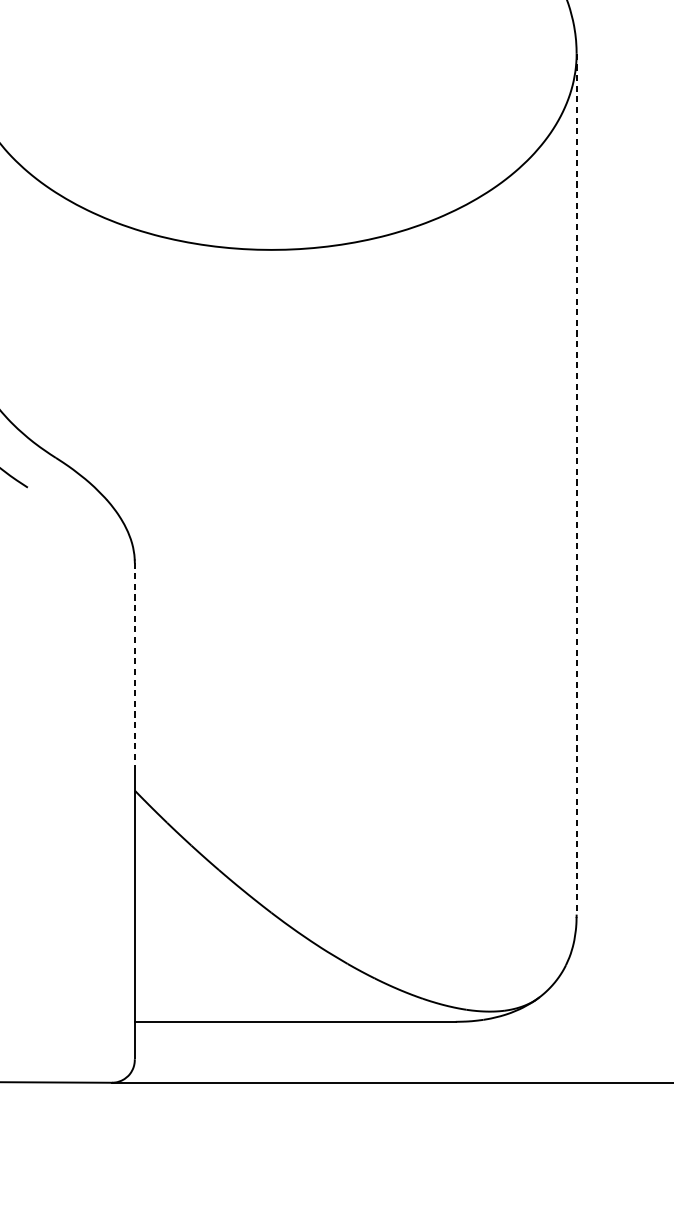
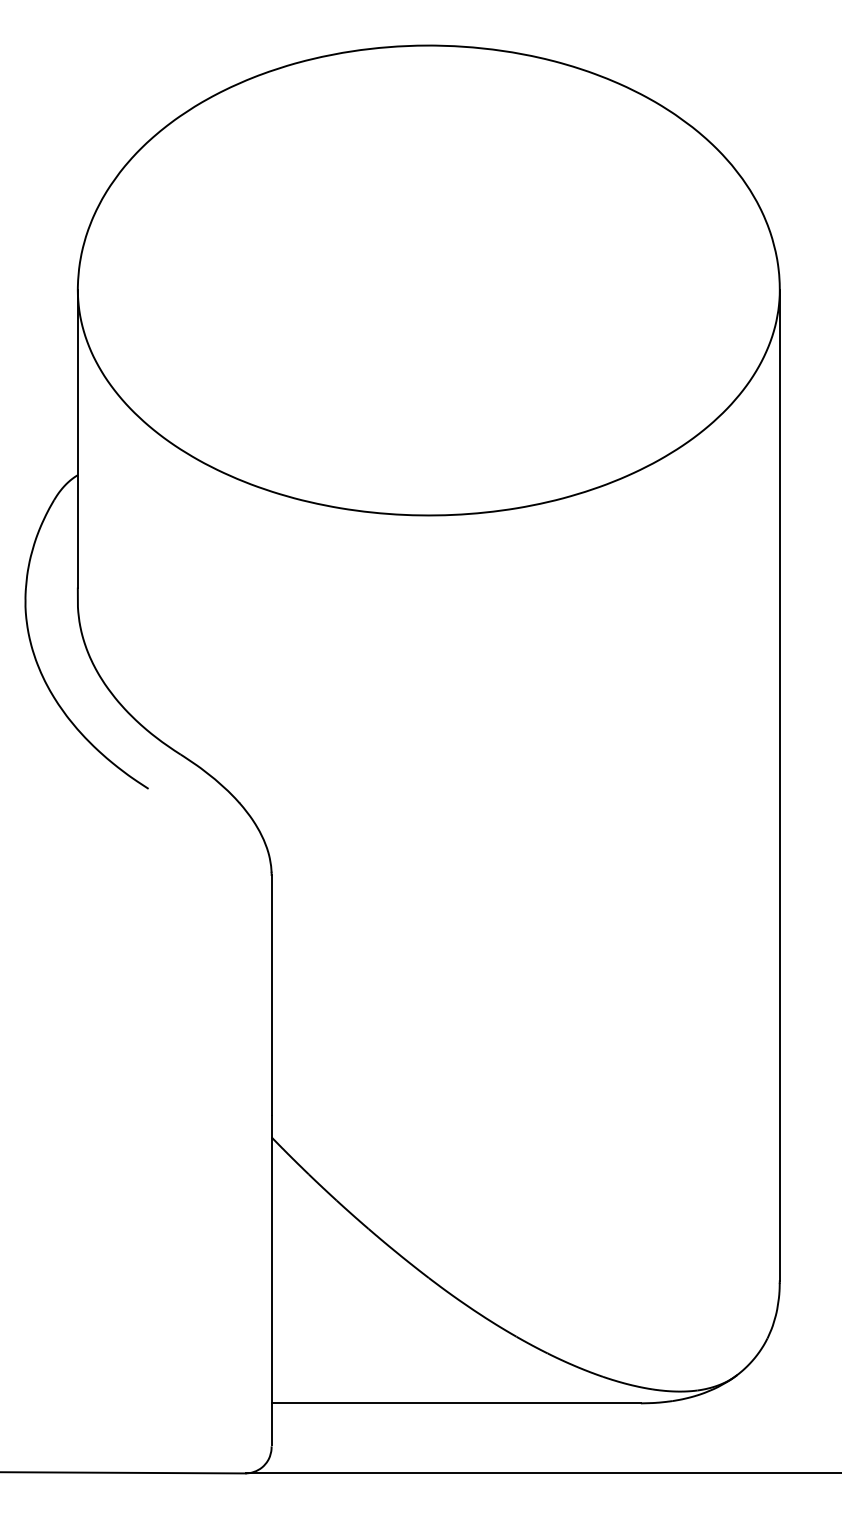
line: (576, 484) -> (779, 785), dashed -> solid
line: (134, 666) -> (271, 994), dashed -> solid

